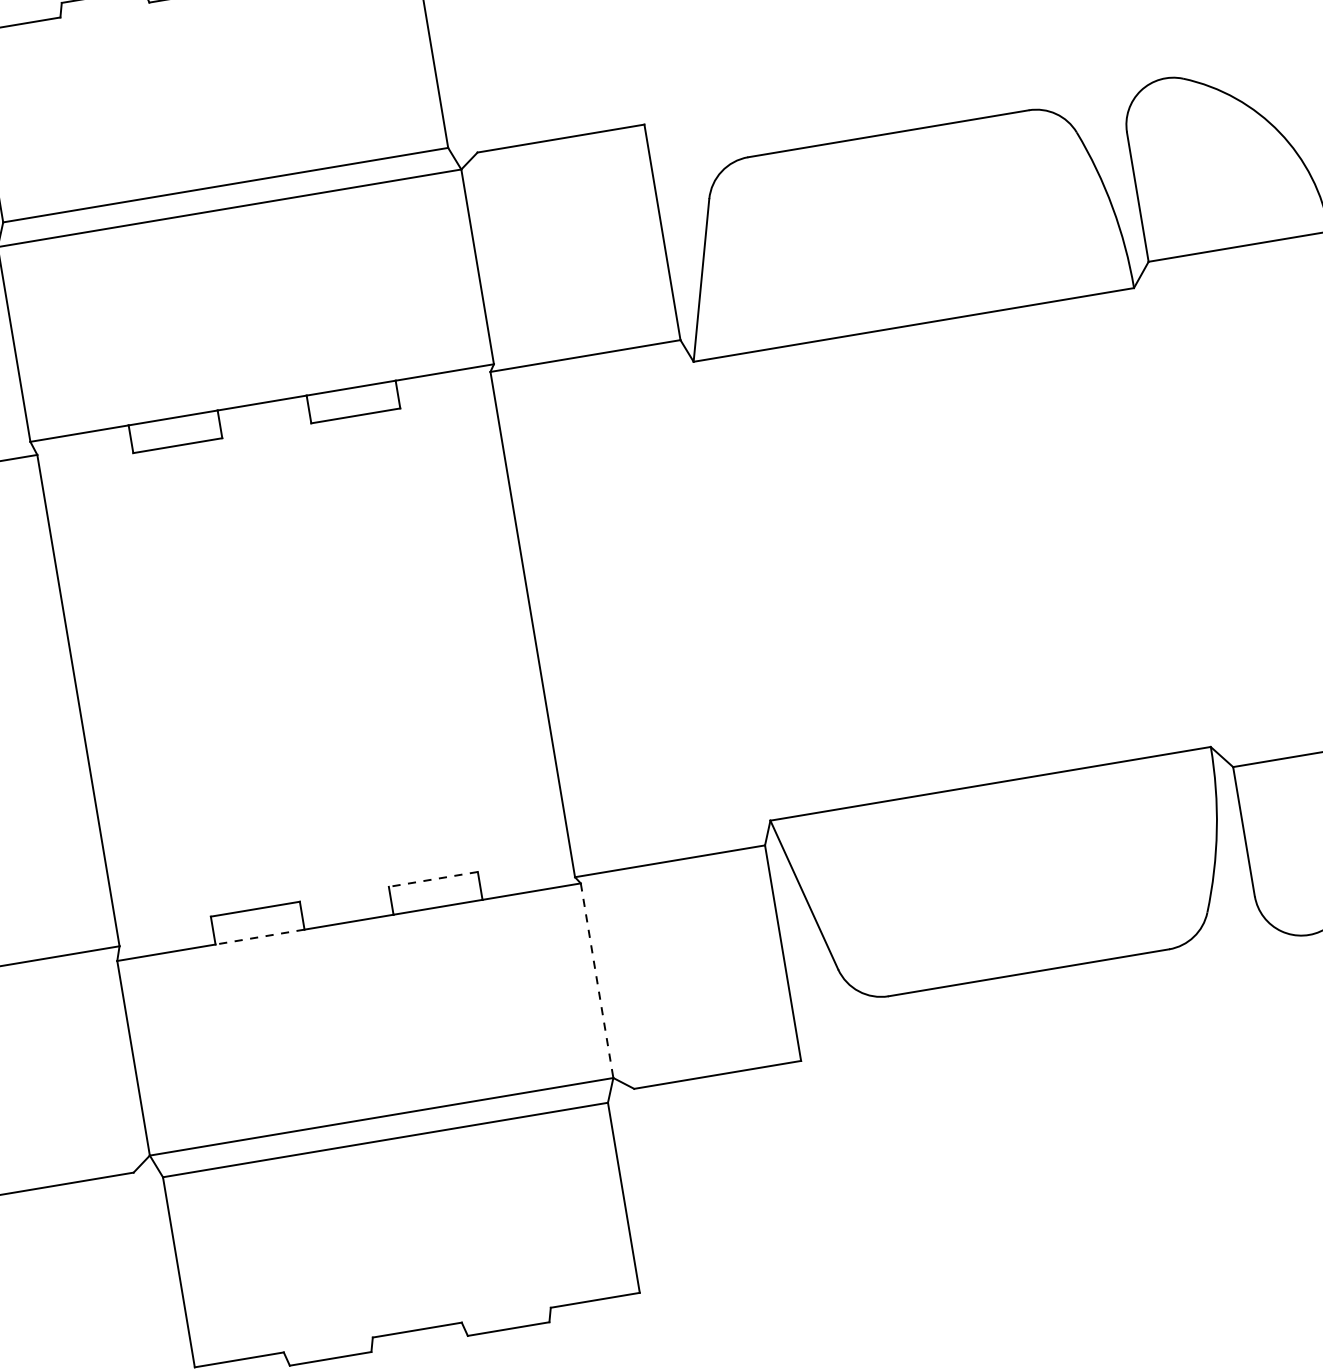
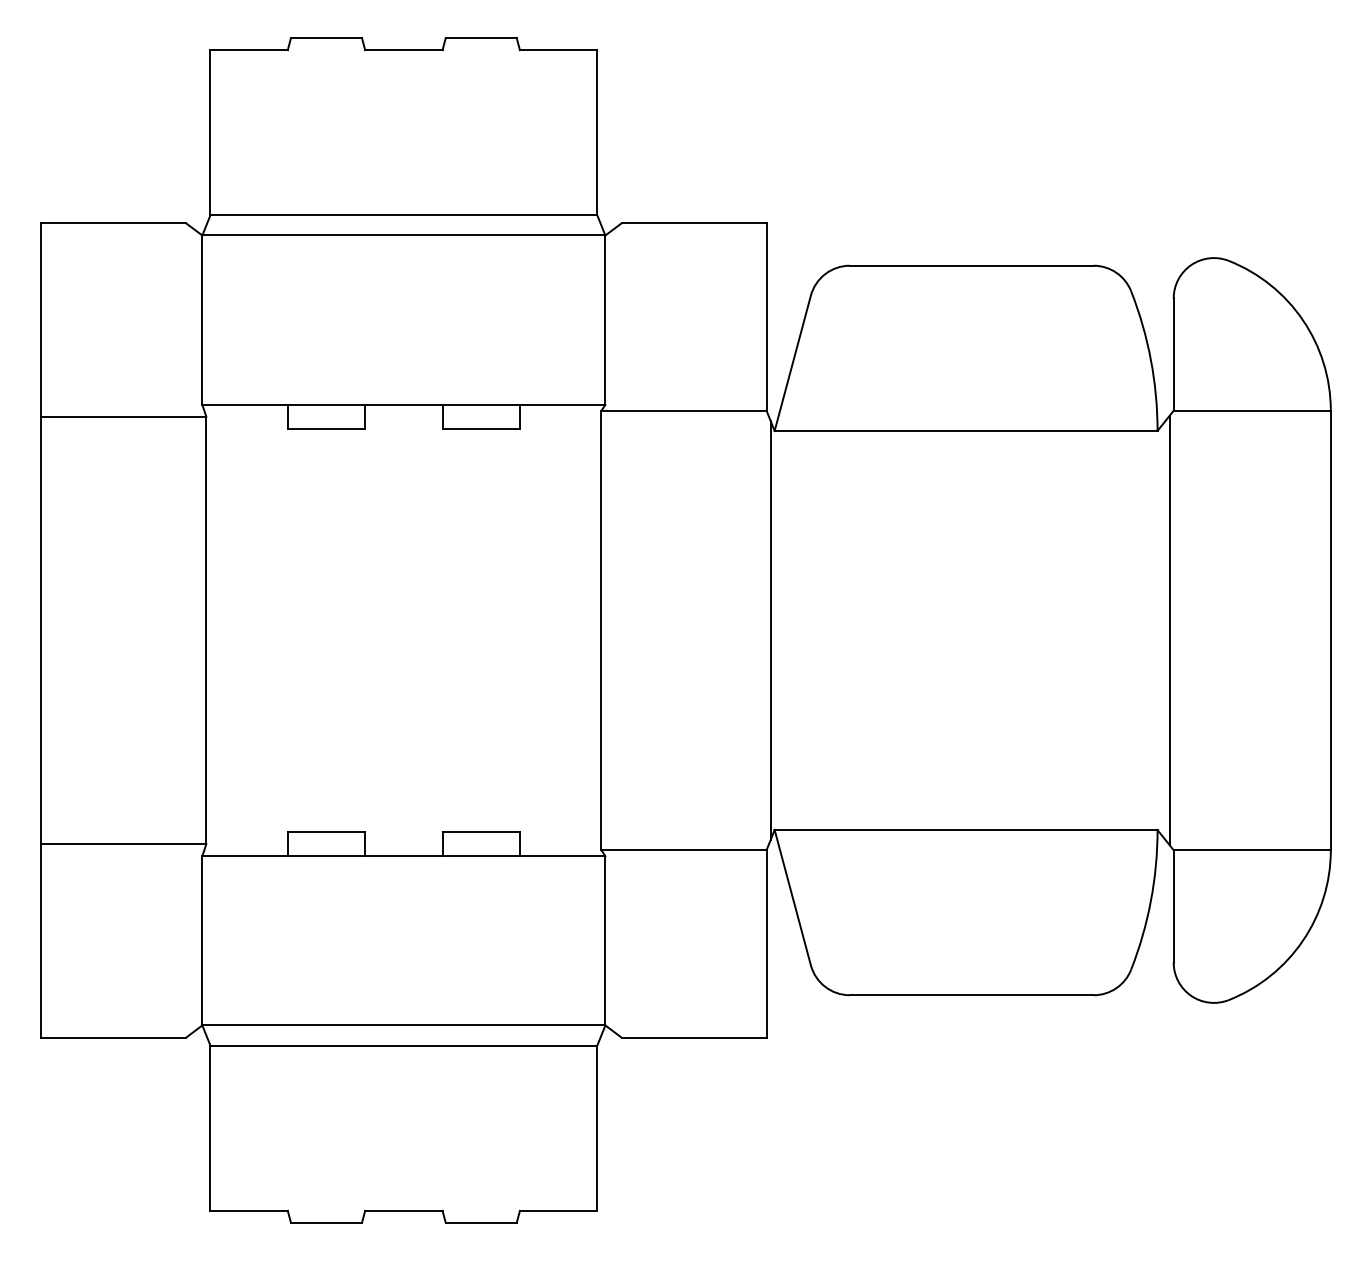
line: (1186, 515) -> (1169, 630), added
line: (727, 592) -> (770, 630), added
line: (433, 878) -> (481, 831), dashed -> solid
line: (260, 937) -> (326, 856), dashed -> solid
line: (597, 980) -> (605, 940), dashed -> solid

